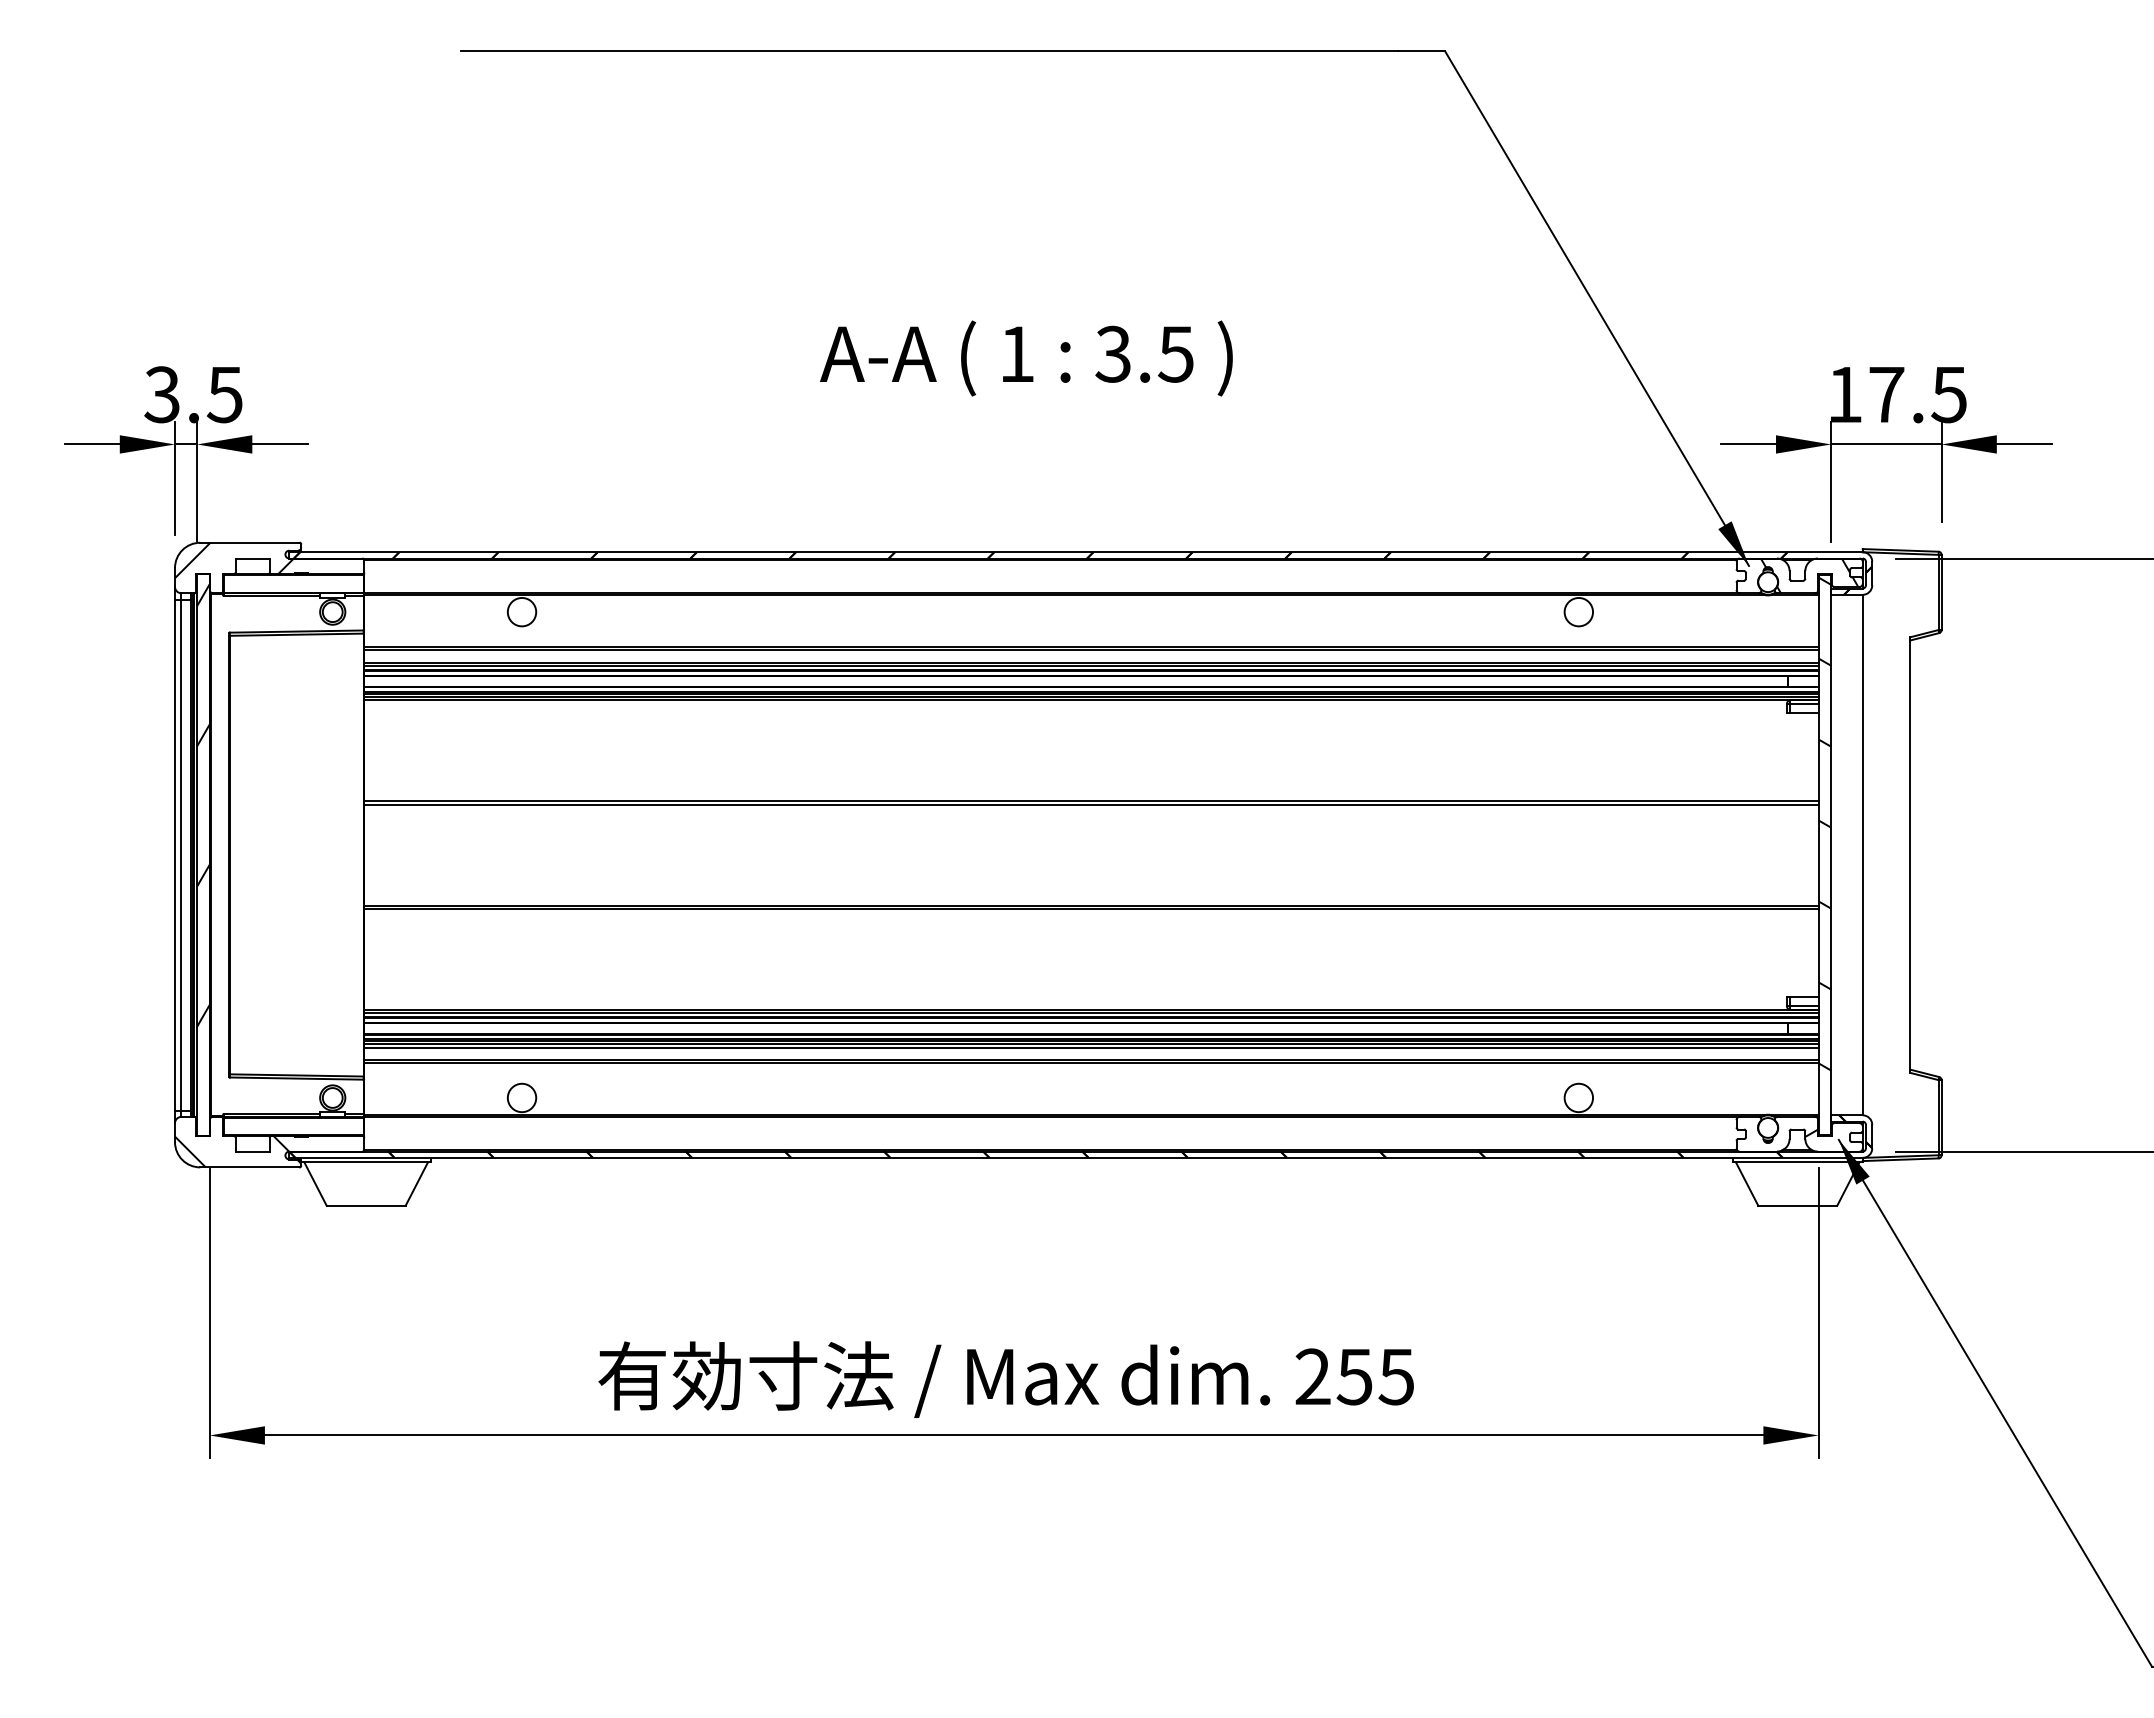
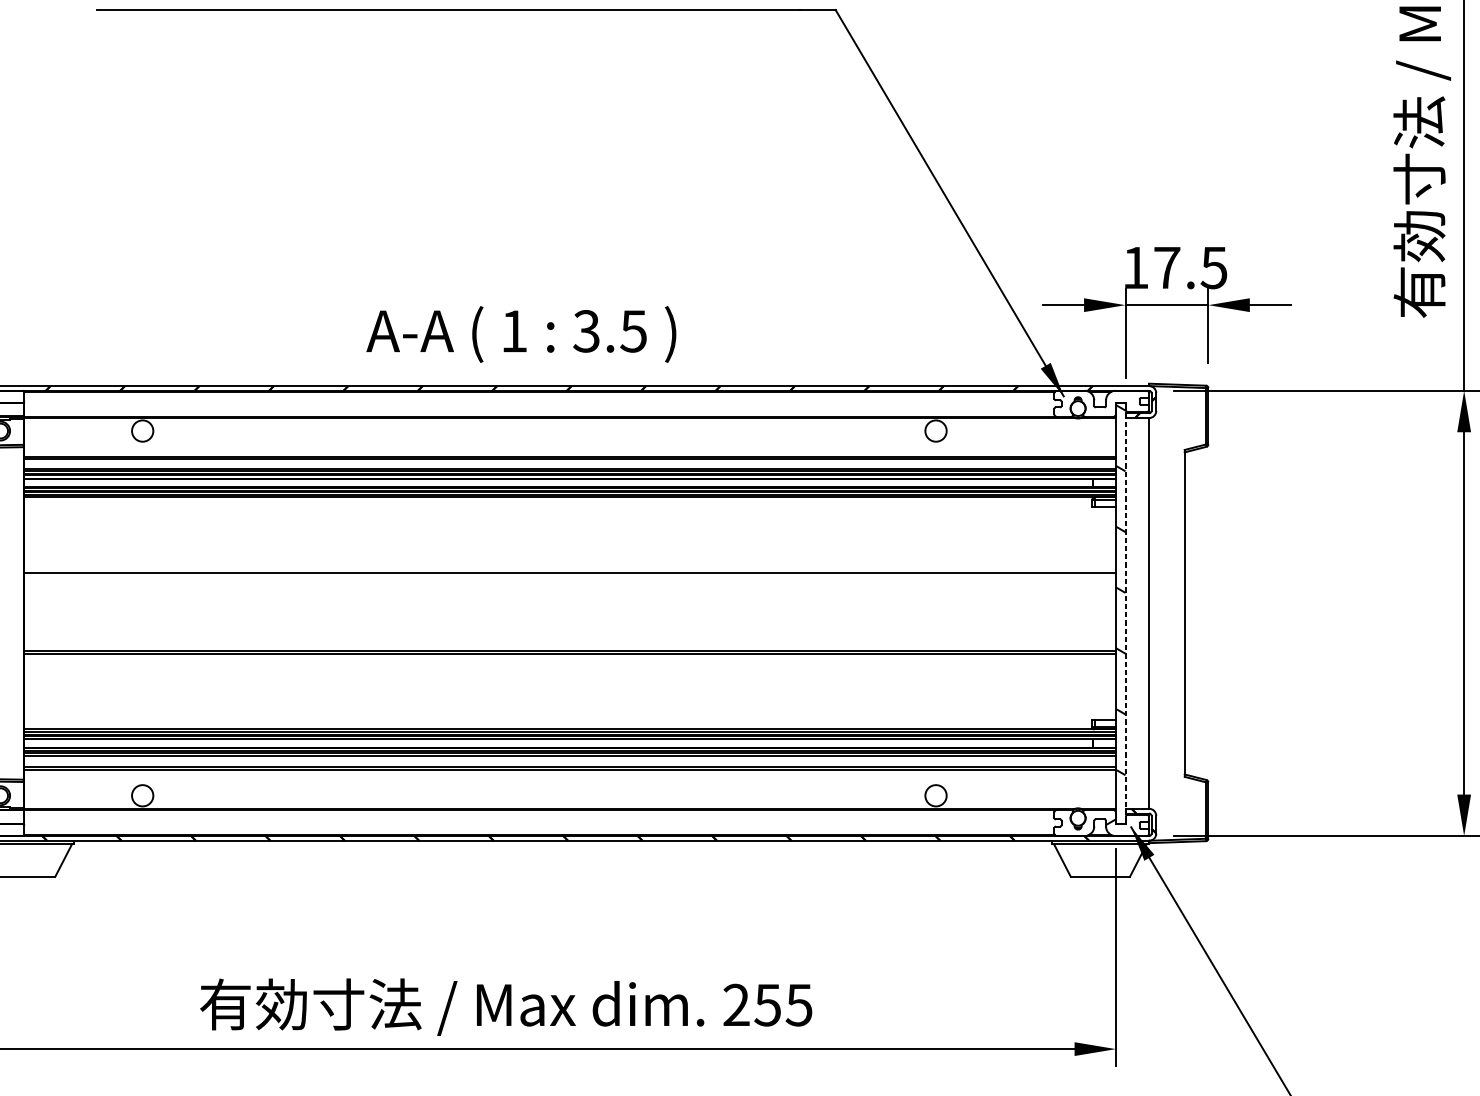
text: (1026, 358) -> (521, 334), moved
hatch: (1809, 575) -> (1109, 403), removed
line: (1091, 804) -> (570, 575), removed
line: (1831, 854) -> (1125, 612), solid -> dashed
line: (1091, 1047) -> (570, 757), removed

